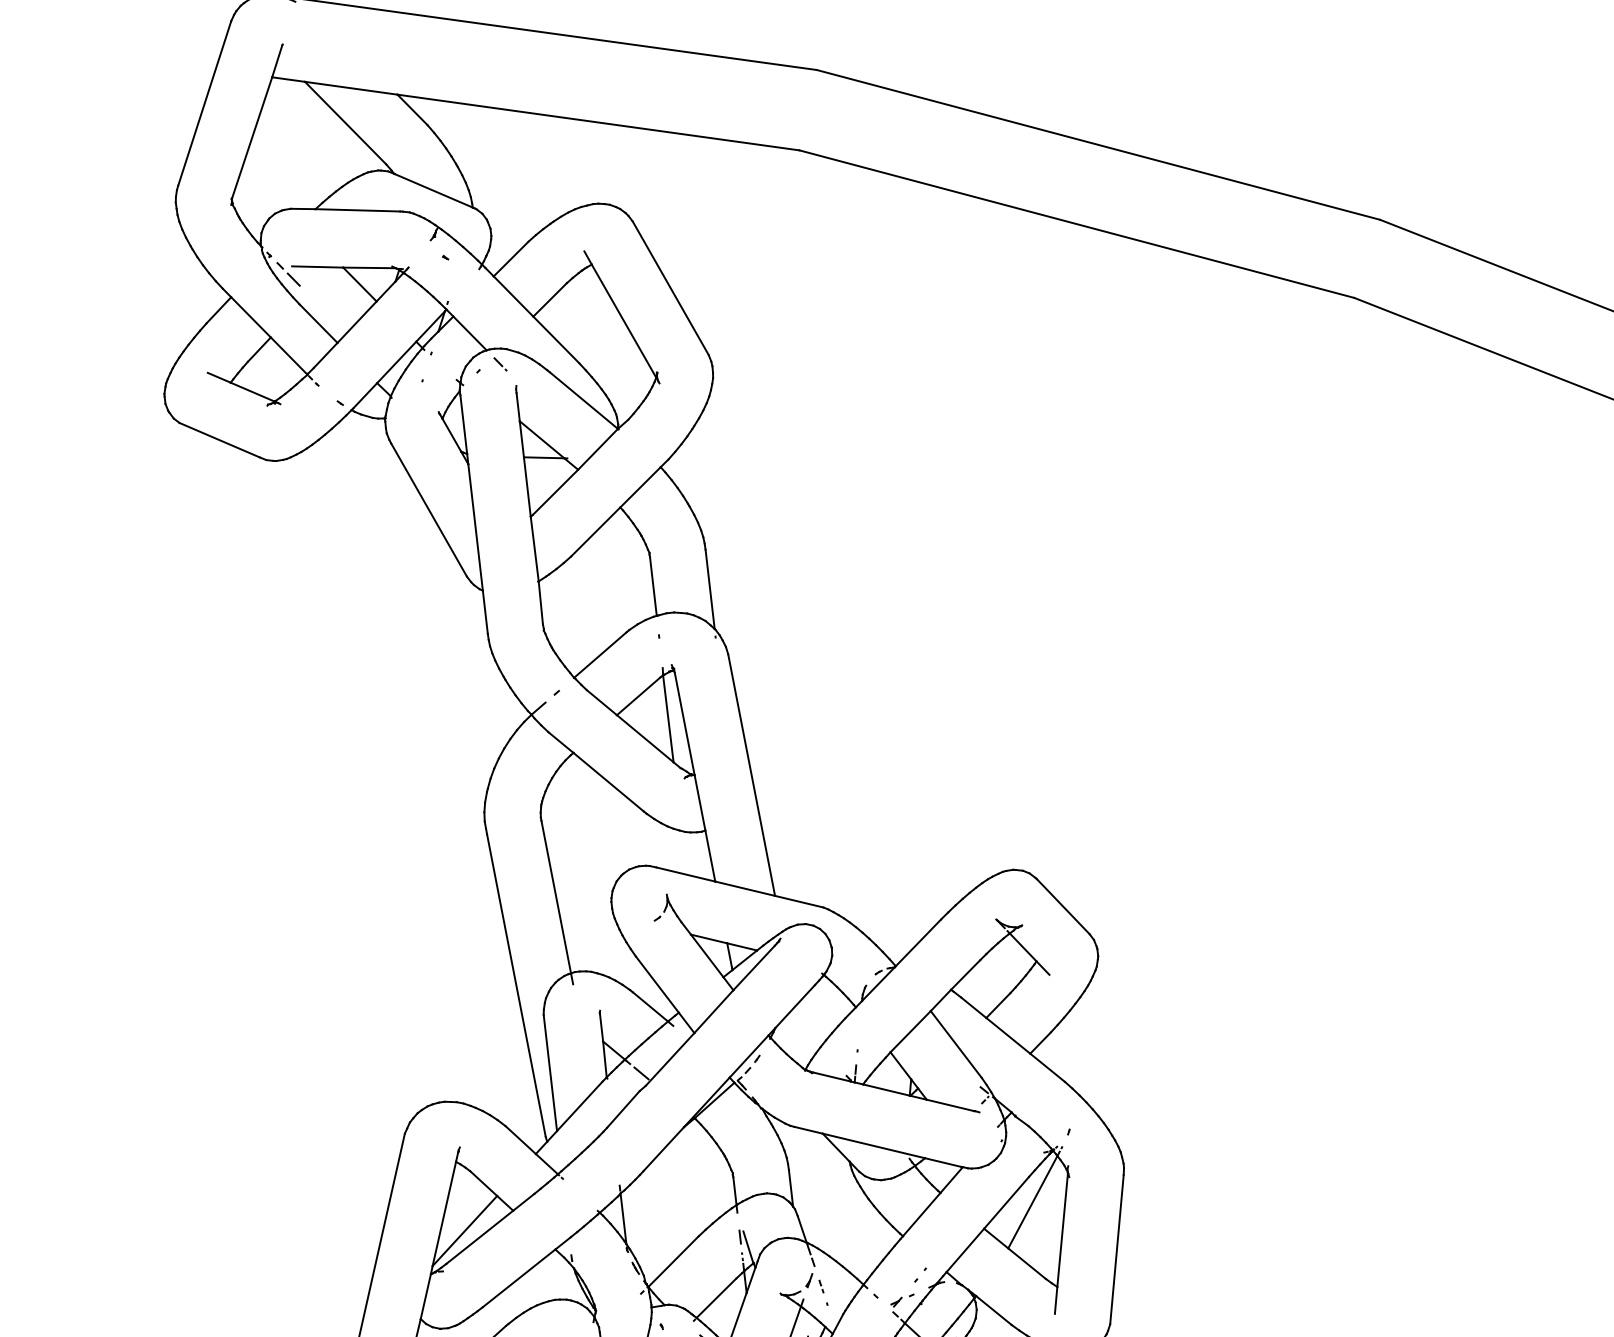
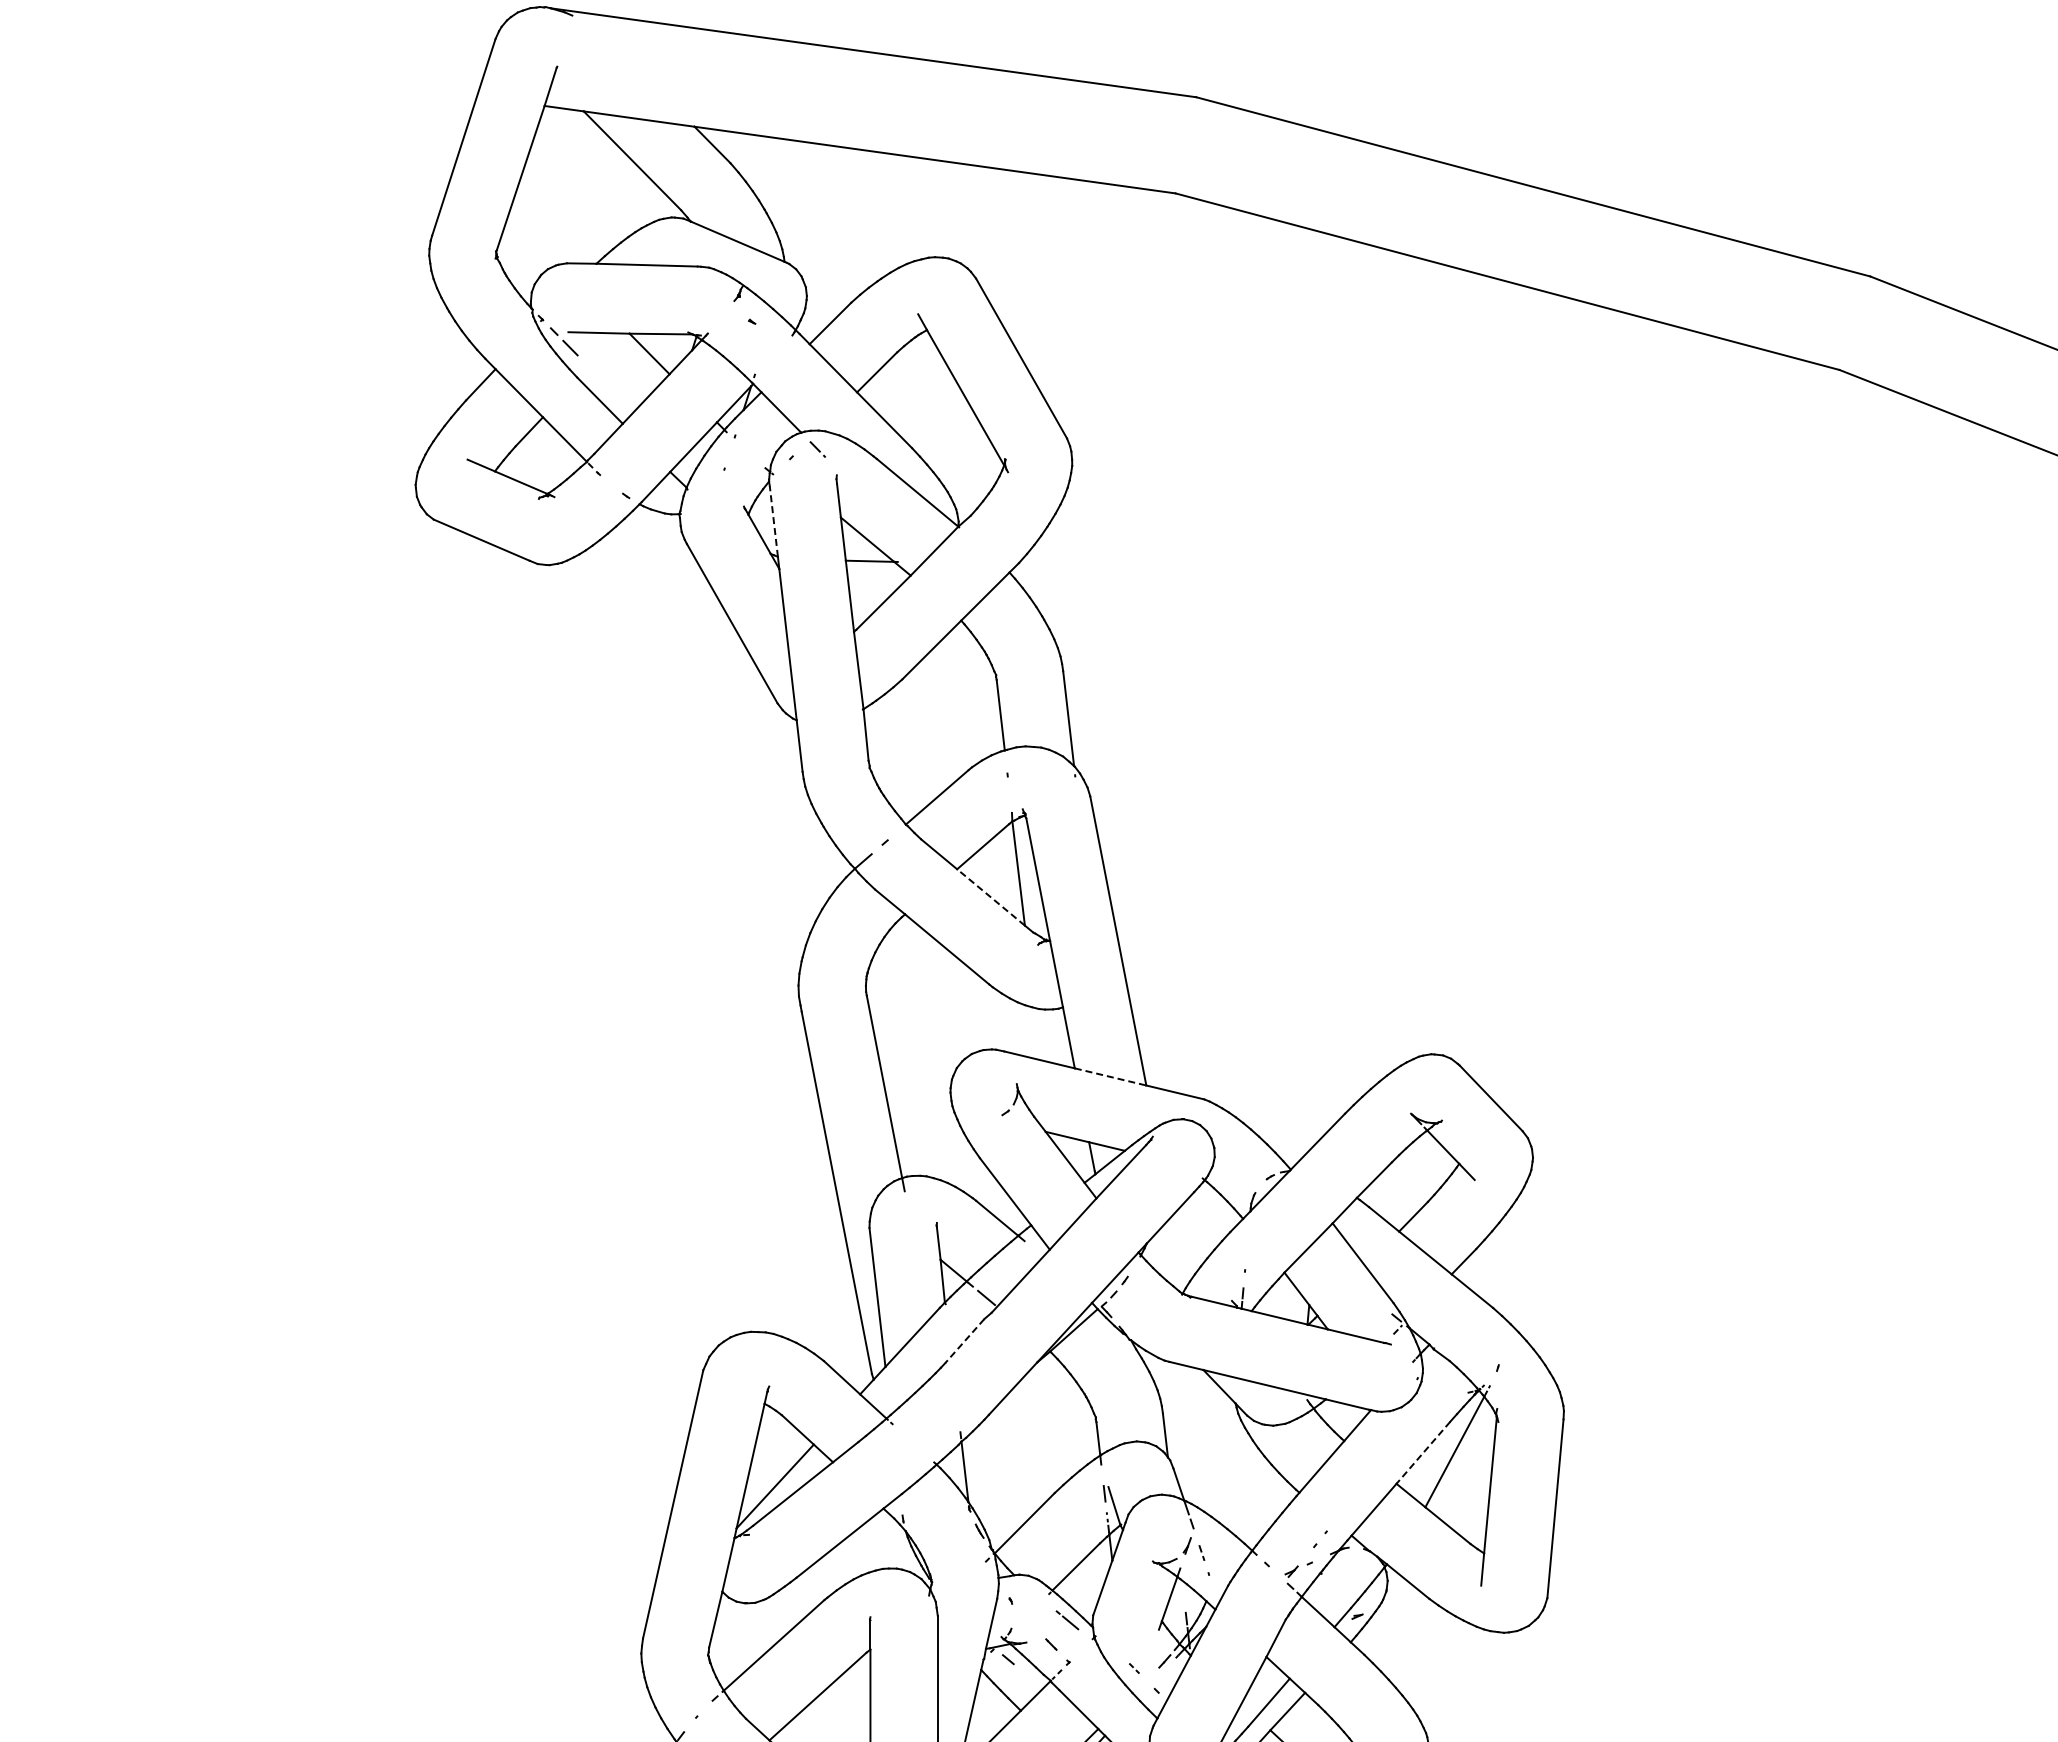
line: (463, 424) -> (773, 521), solid -> dashed
line: (644, 738) -> (990, 897), solid -> dashed
line: (745, 888) -> (1110, 1076), solid -> dashed
line: (623, 1109) -> (964, 1341), solid -> dashed
line: (1006, 1203) -> (1423, 1453), solid -> dashed

